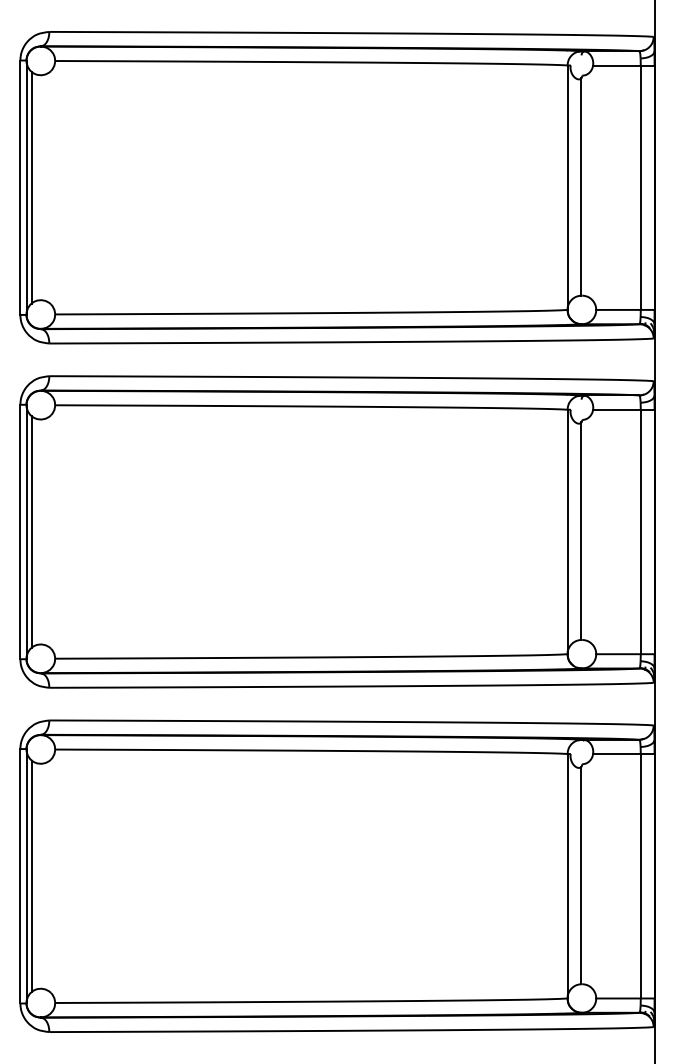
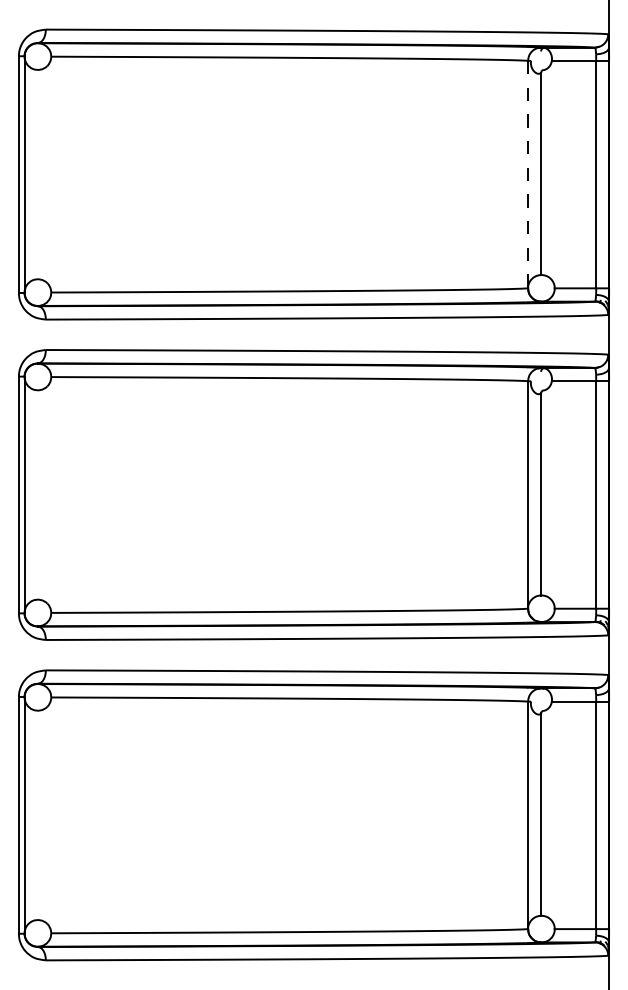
line: (31, 187) -> (29, 174), removed
line: (567, 188) -> (528, 175), solid -> dashed
line: (31, 531) -> (29, 494), removed
line: (31, 876) -> (29, 815), removed

